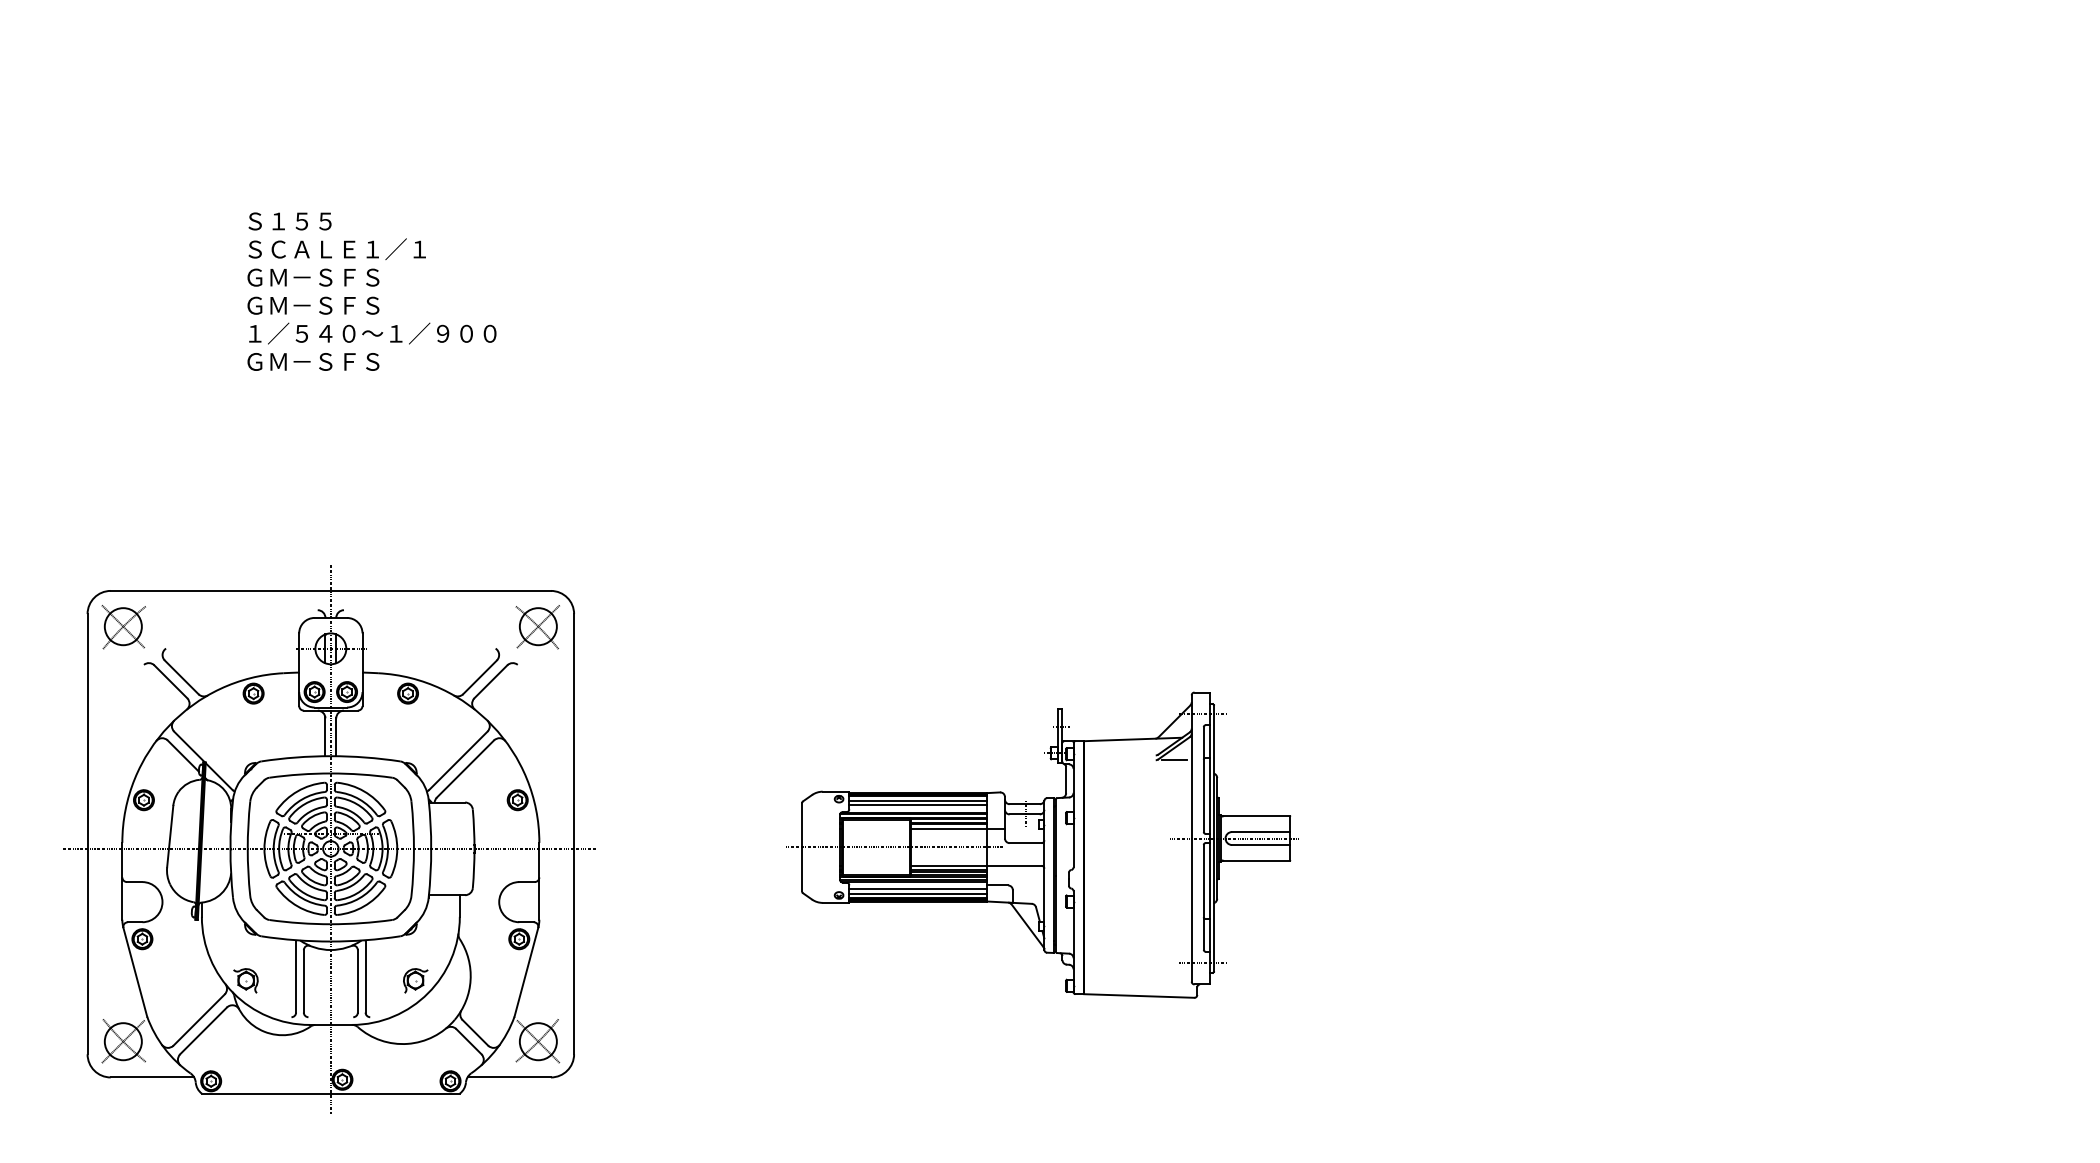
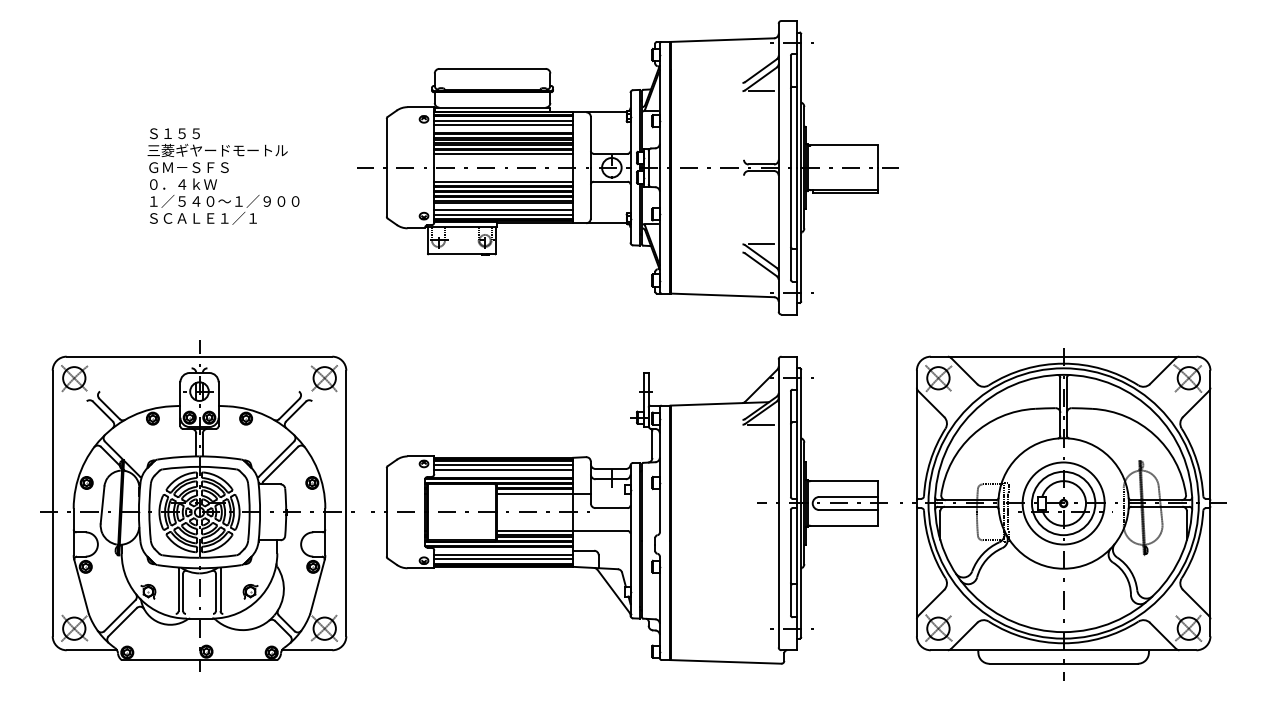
text: (360, 249) -> (217, 150), ＳＣＡＬＥ１／１ -> 三菱ギヤードモートル
part: (1040, 277) -> (627, 167), added
text: (312, 303) -> (188, 183), ＧＭ－ＳＦＳ -> ０．４ｋＷ
text: (335, 360) -> (202, 217), ＧＭ－ＳＦＳ -> ＳＣＡＬＥ１／１
part: (1043, 844) -> (629, 509), size x1.67
part: (1762, 852) -> (1063, 514), added

